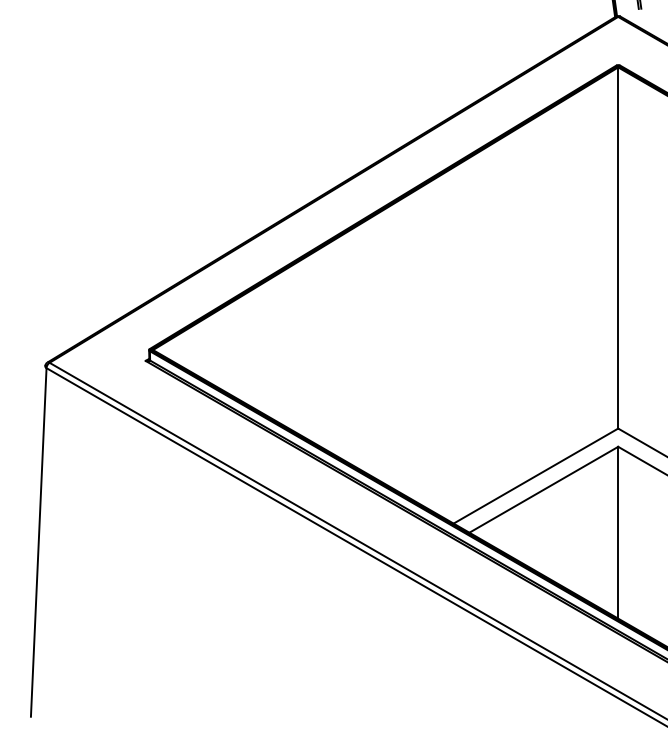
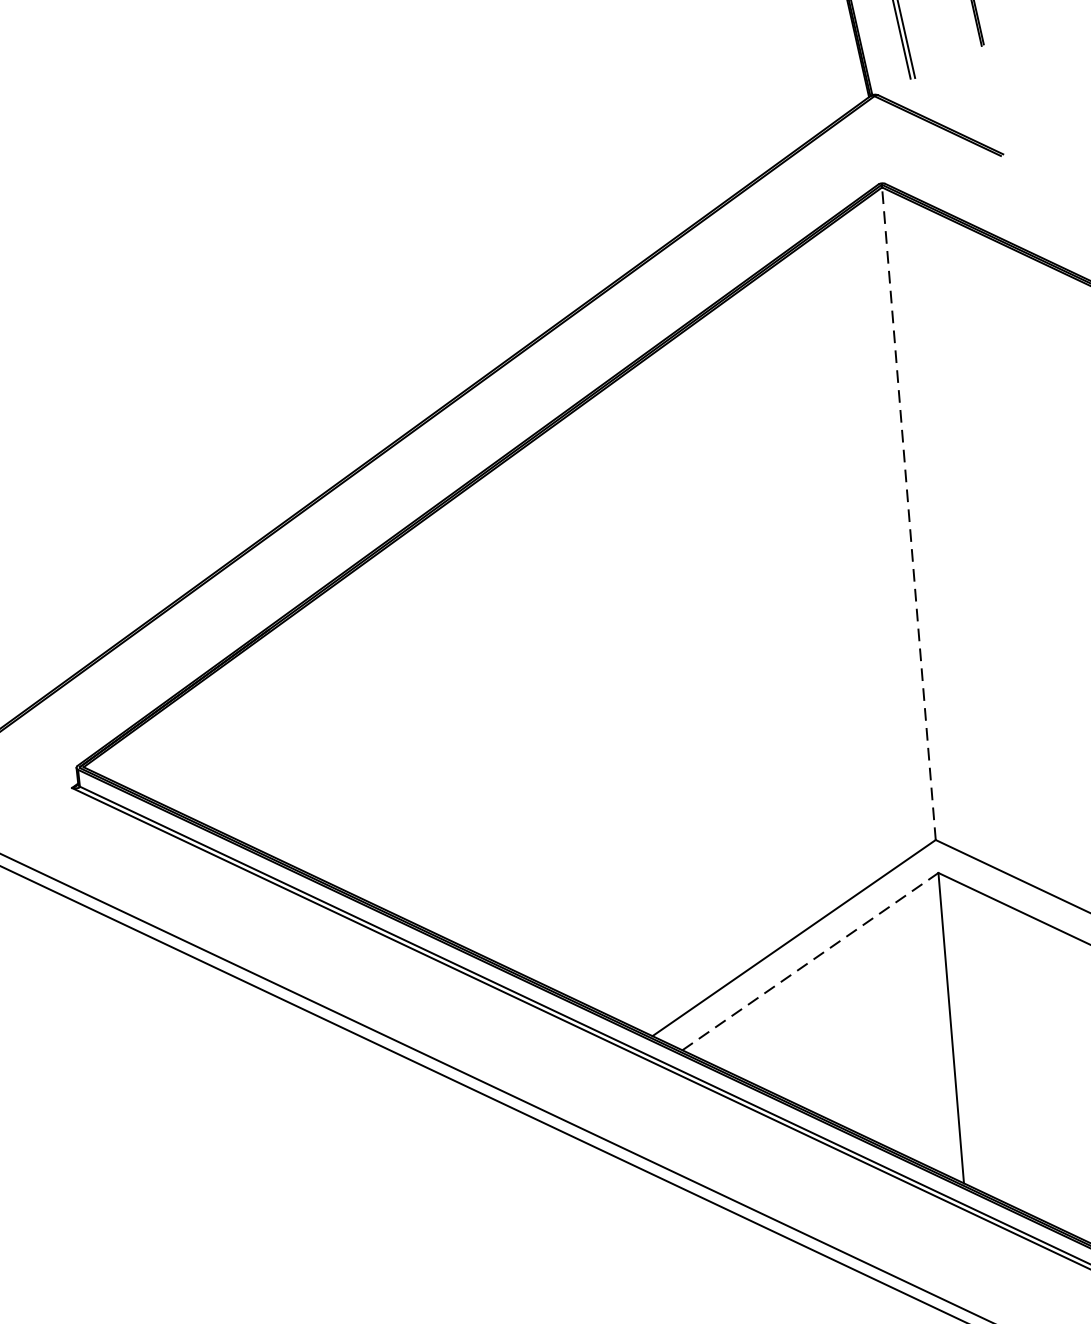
line: (618, 248) -> (909, 514), solid -> dashed
line: (543, 489) -> (809, 961), solid -> dashed

